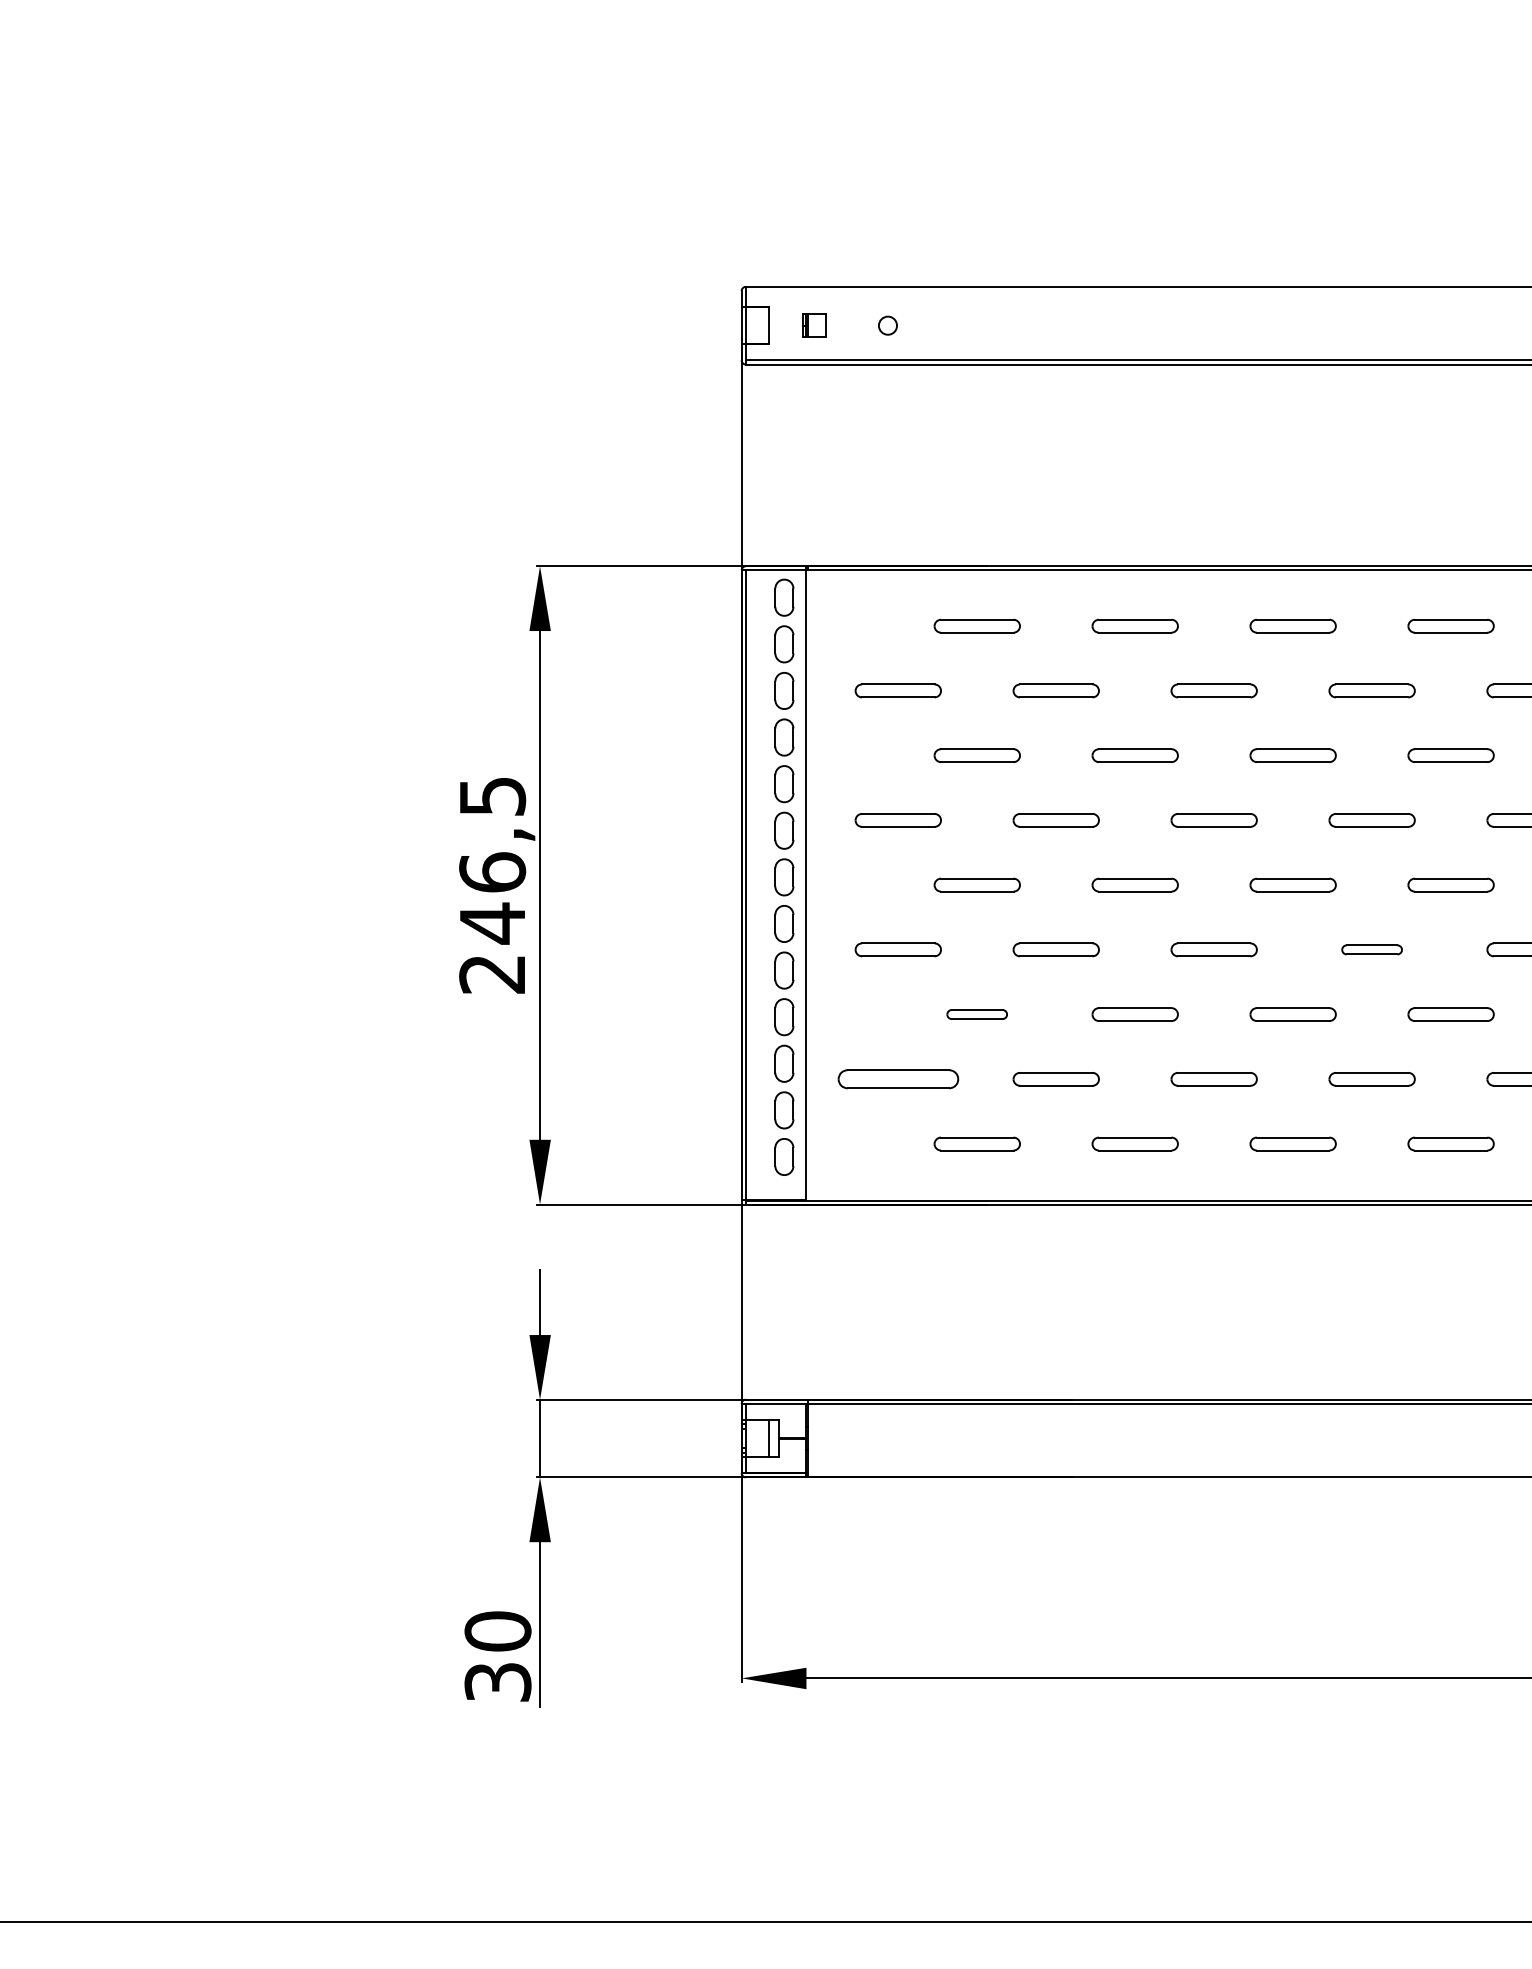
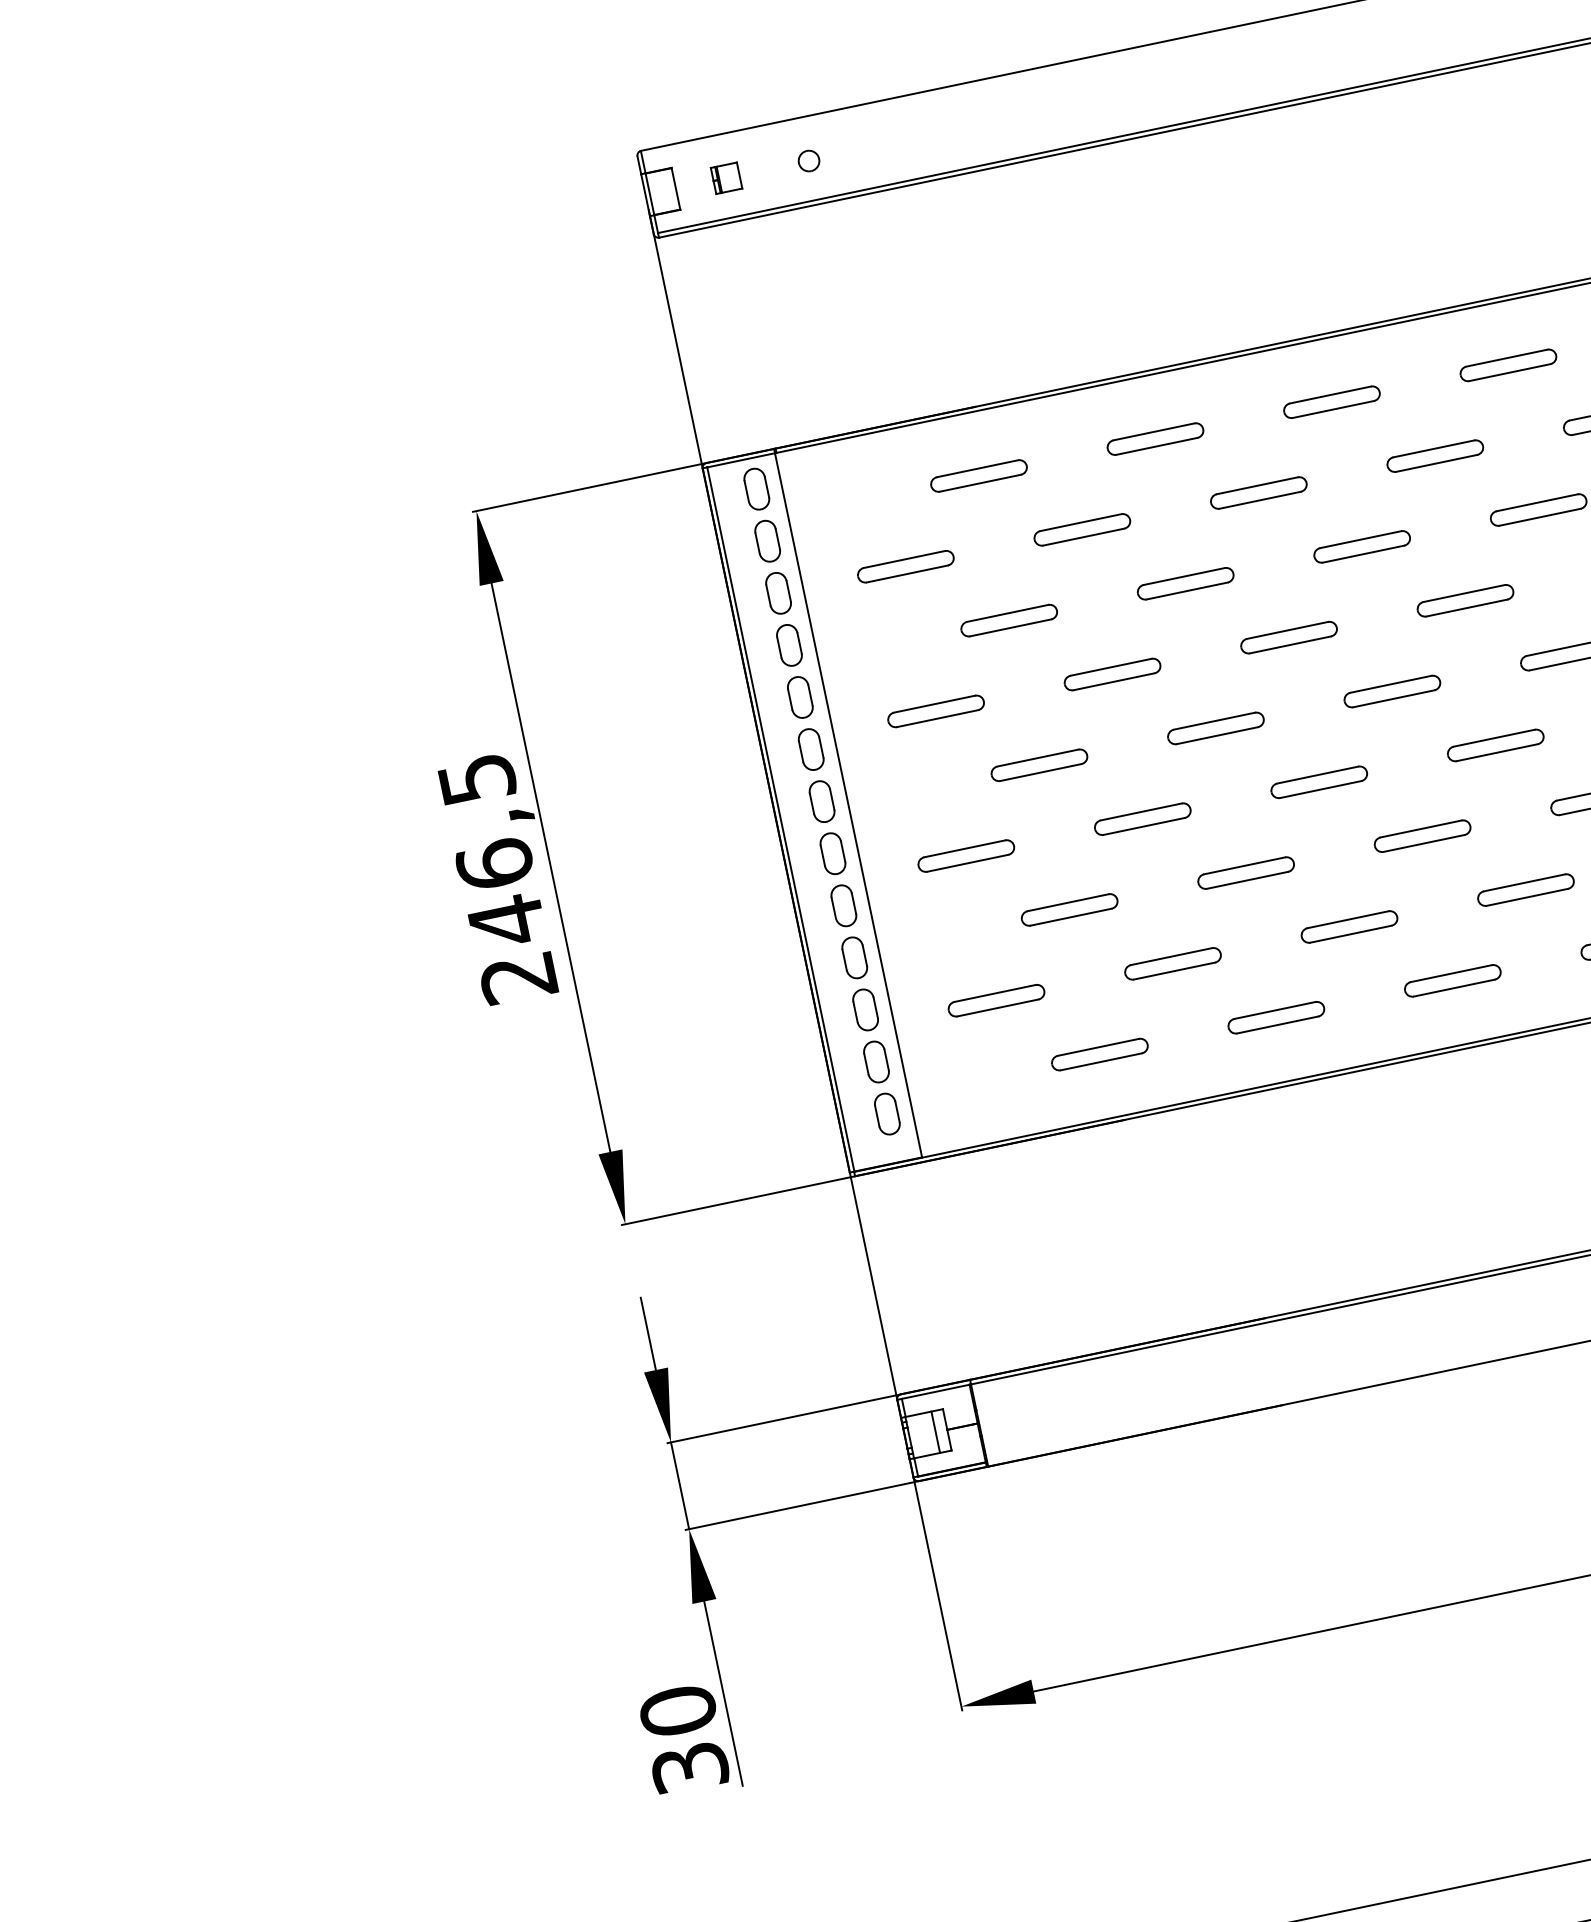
part: (1371, 949) -> (1494, 745), size x1.43
part: (976, 1014) -> (1068, 910), size x1.43
part: (897, 1079) -> (995, 1001), size x0.71

